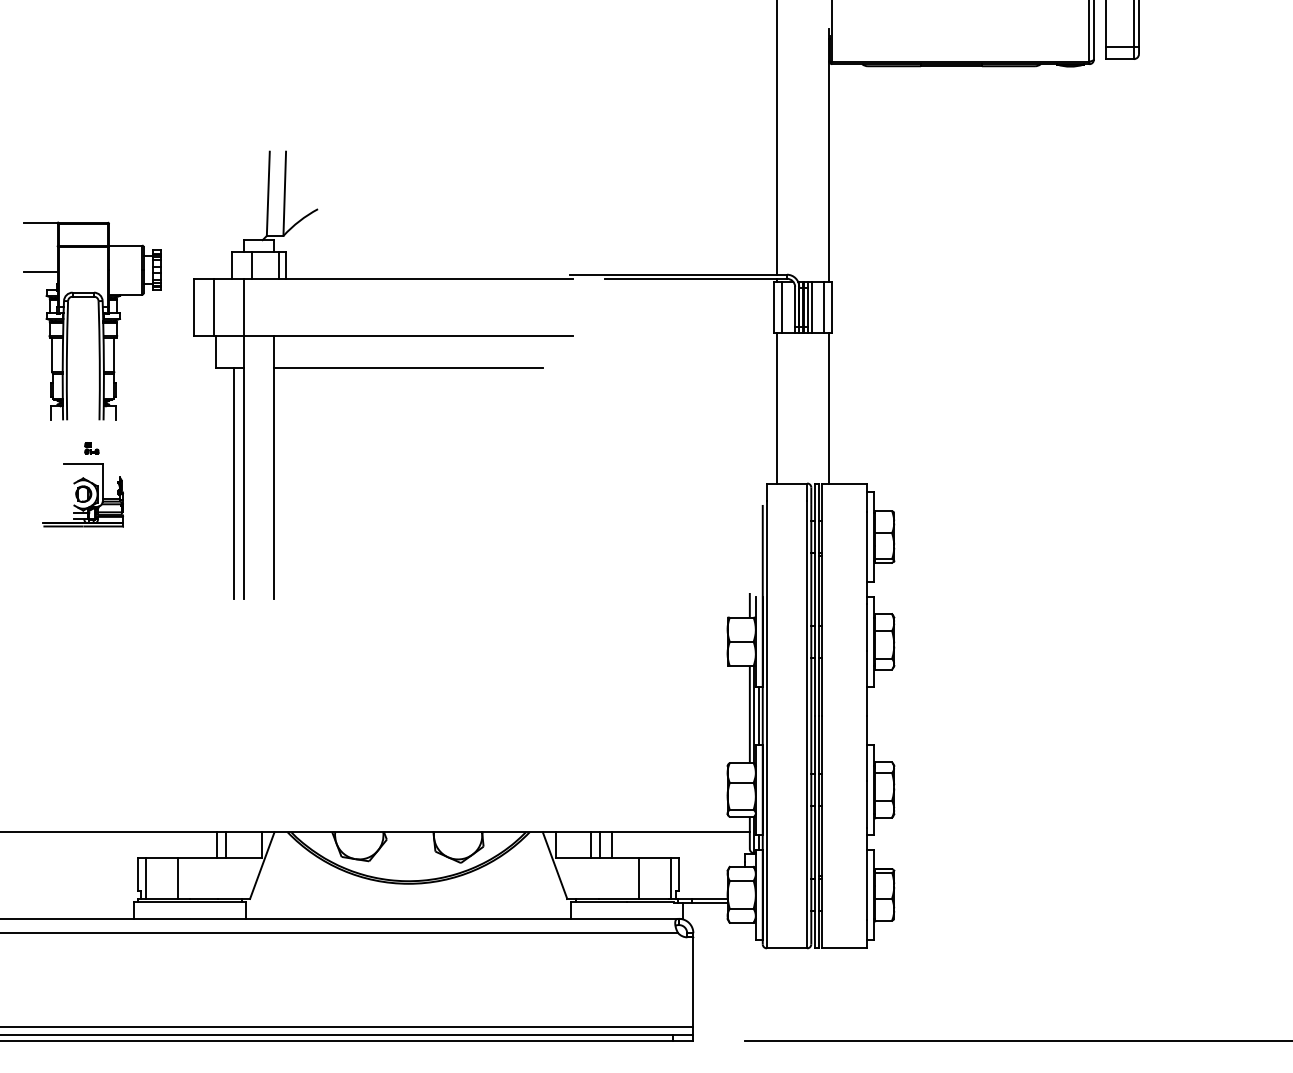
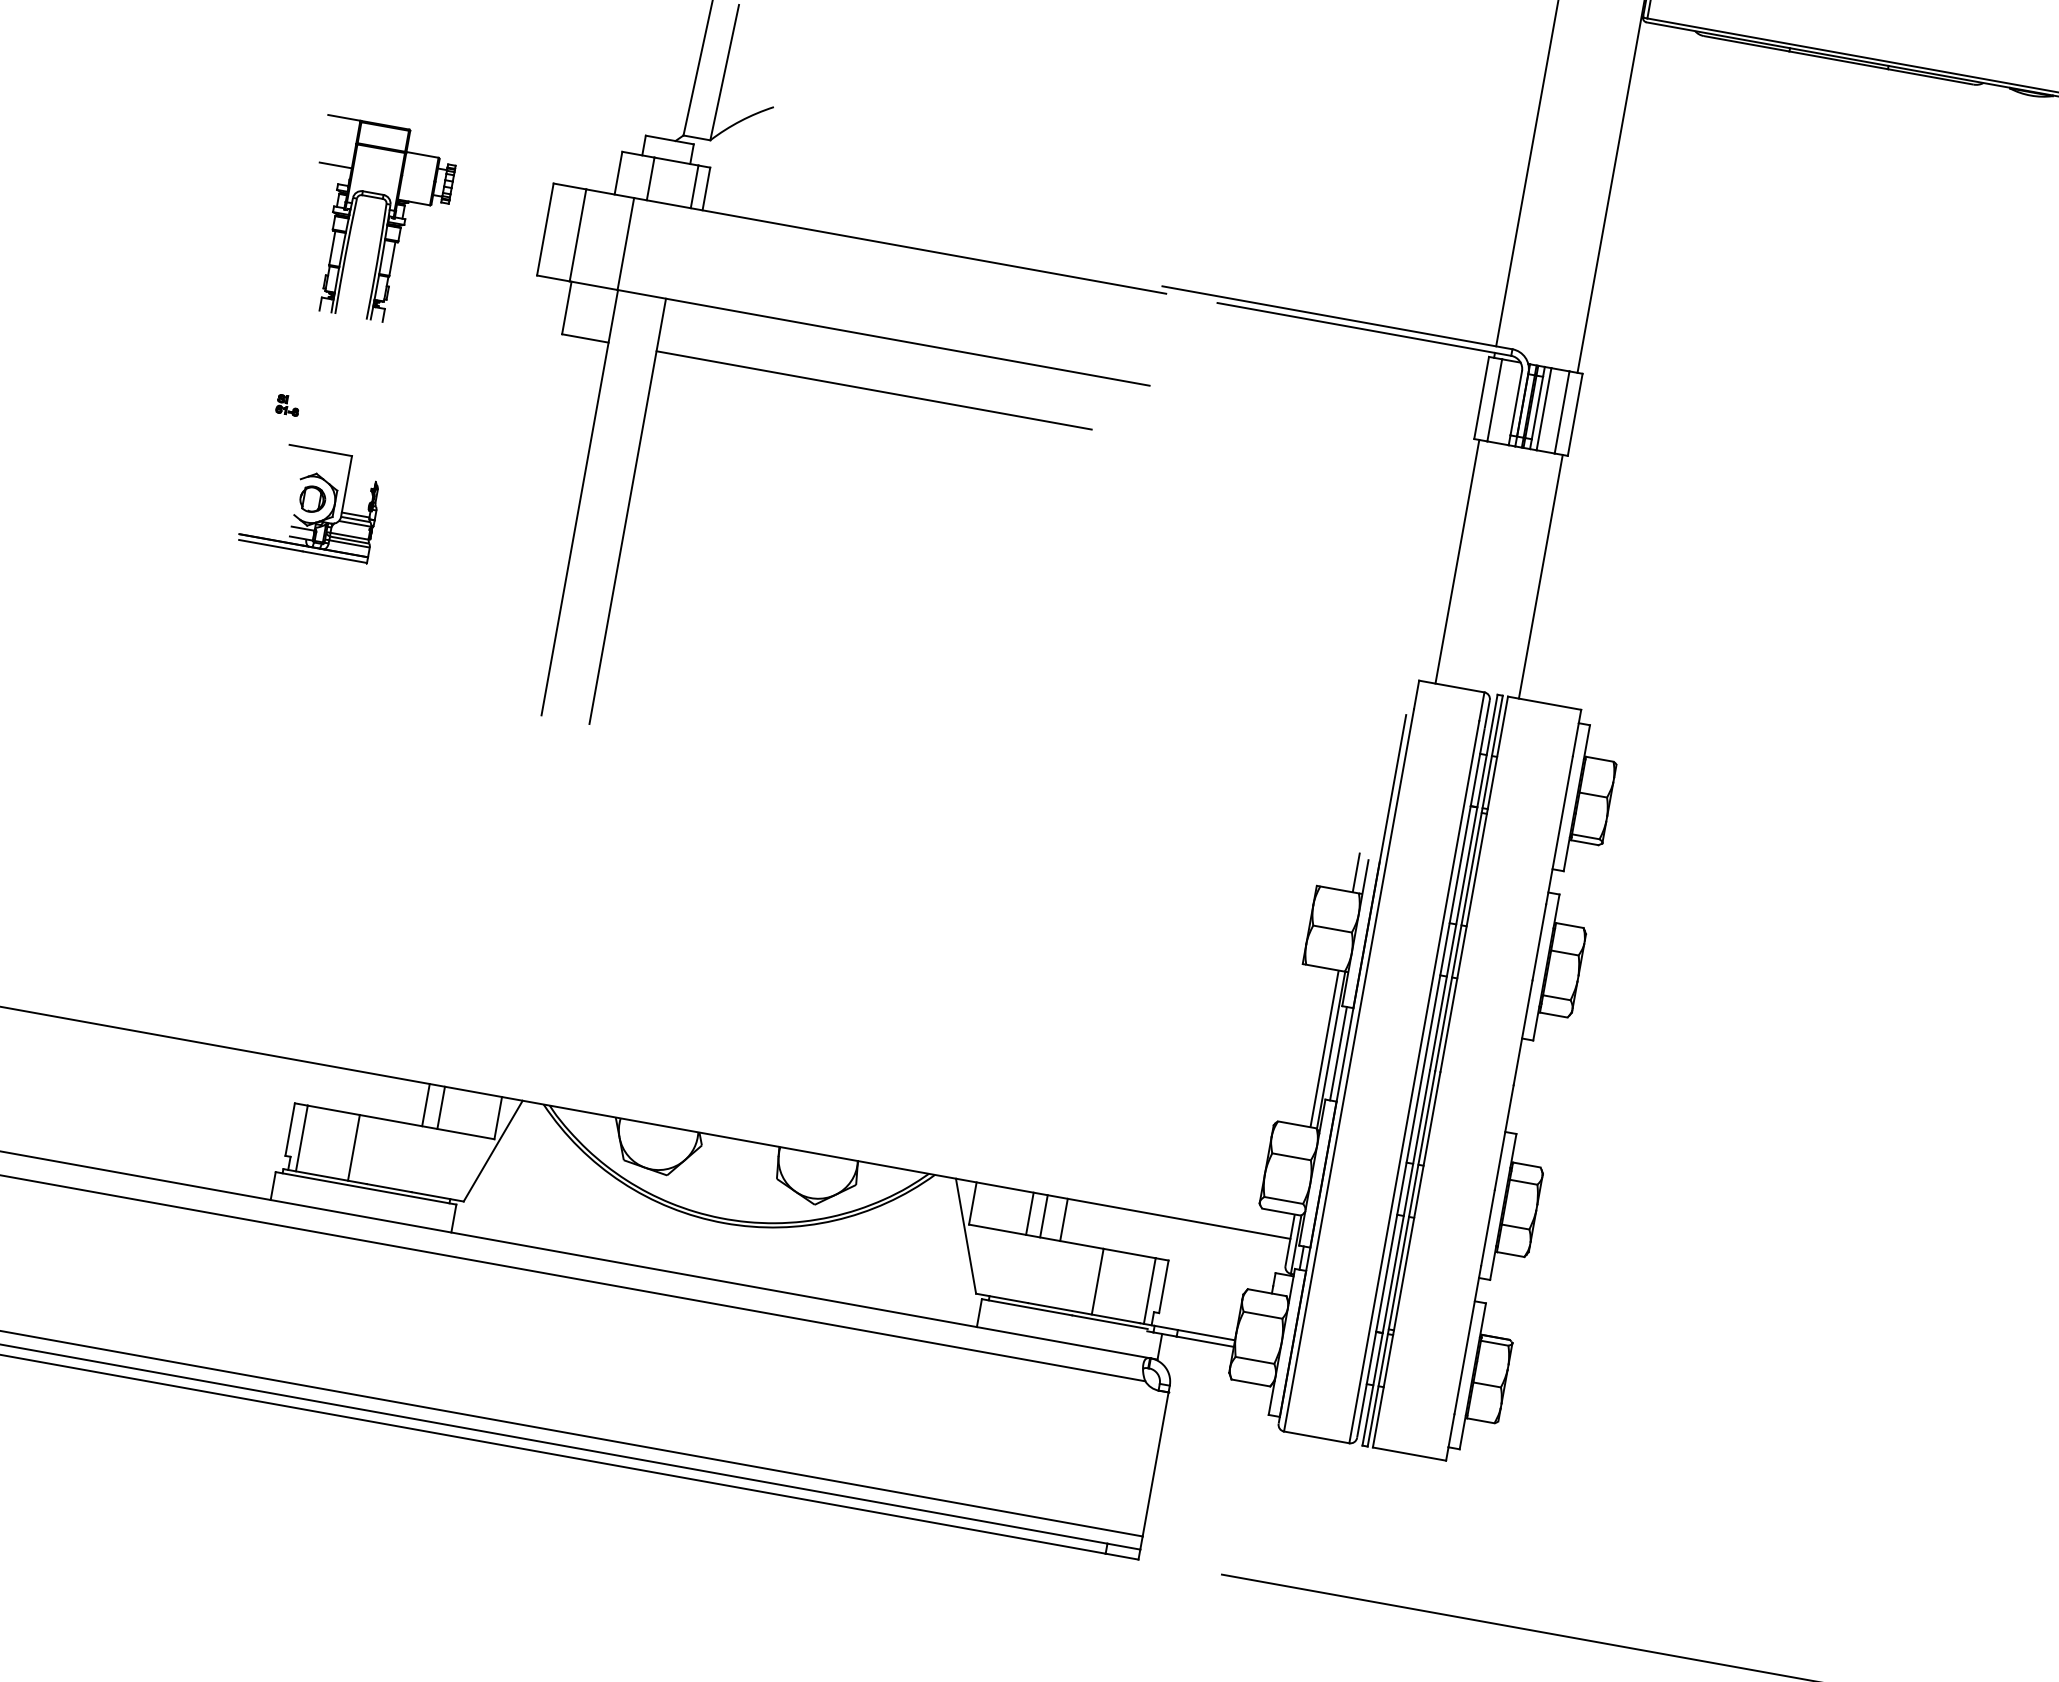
part: (92, 320) -> (377, 221), size x0.6
part: (91, 448) -> (287, 405), moved
line: (233, 483) -> (557, 525), removed

